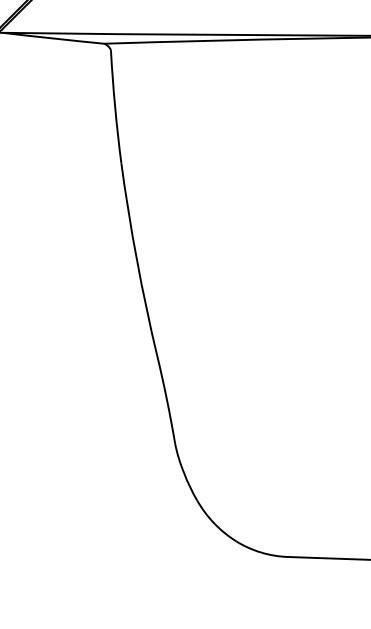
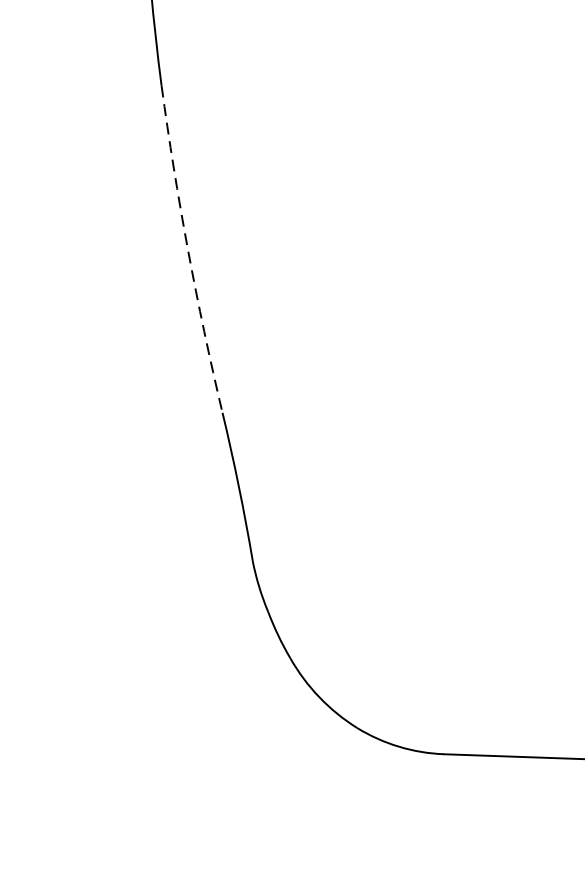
arc: (136, 260) -> (187, 250), solid -> dashed

